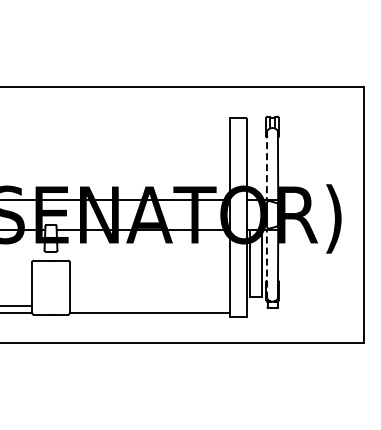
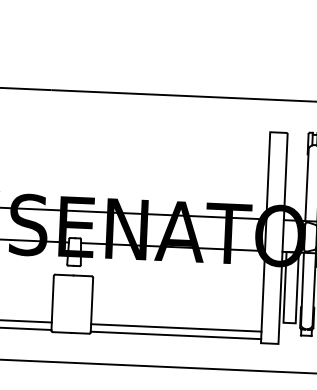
line: (266, 166) -> (306, 185), dashed -> solid
line: (266, 263) -> (301, 288), dashed -> solid
line: (149, 305) -> (175, 327), added

